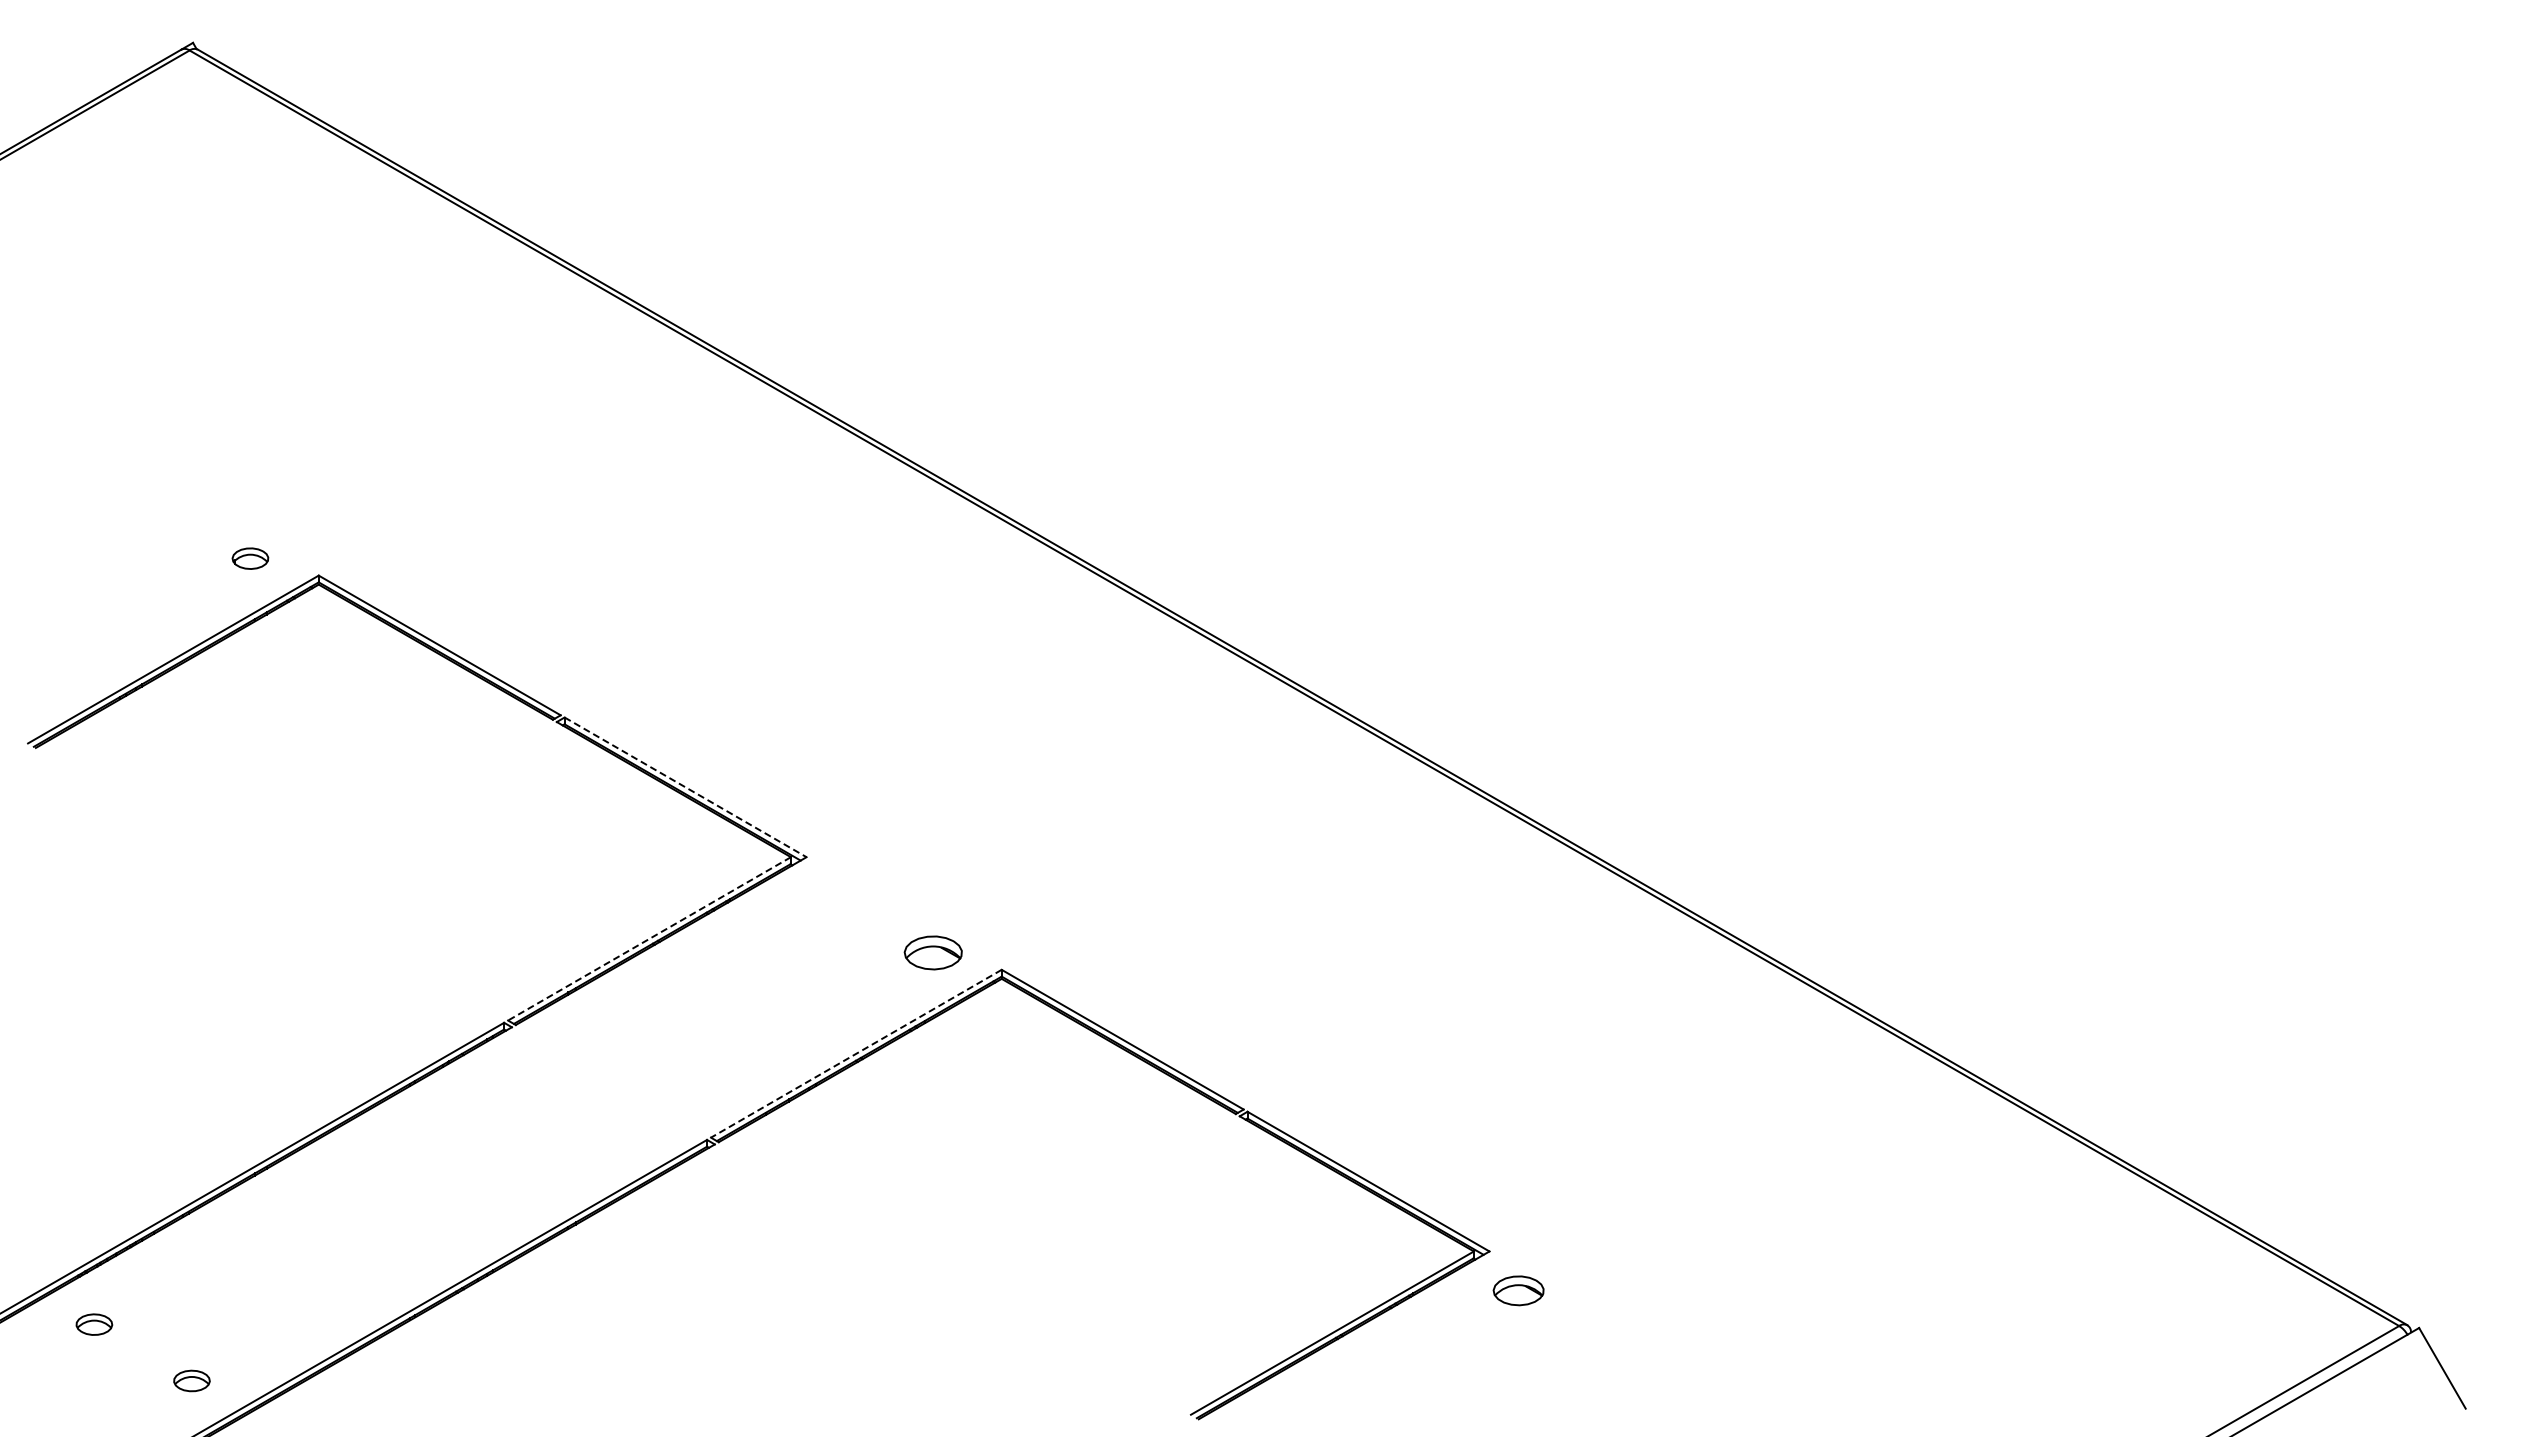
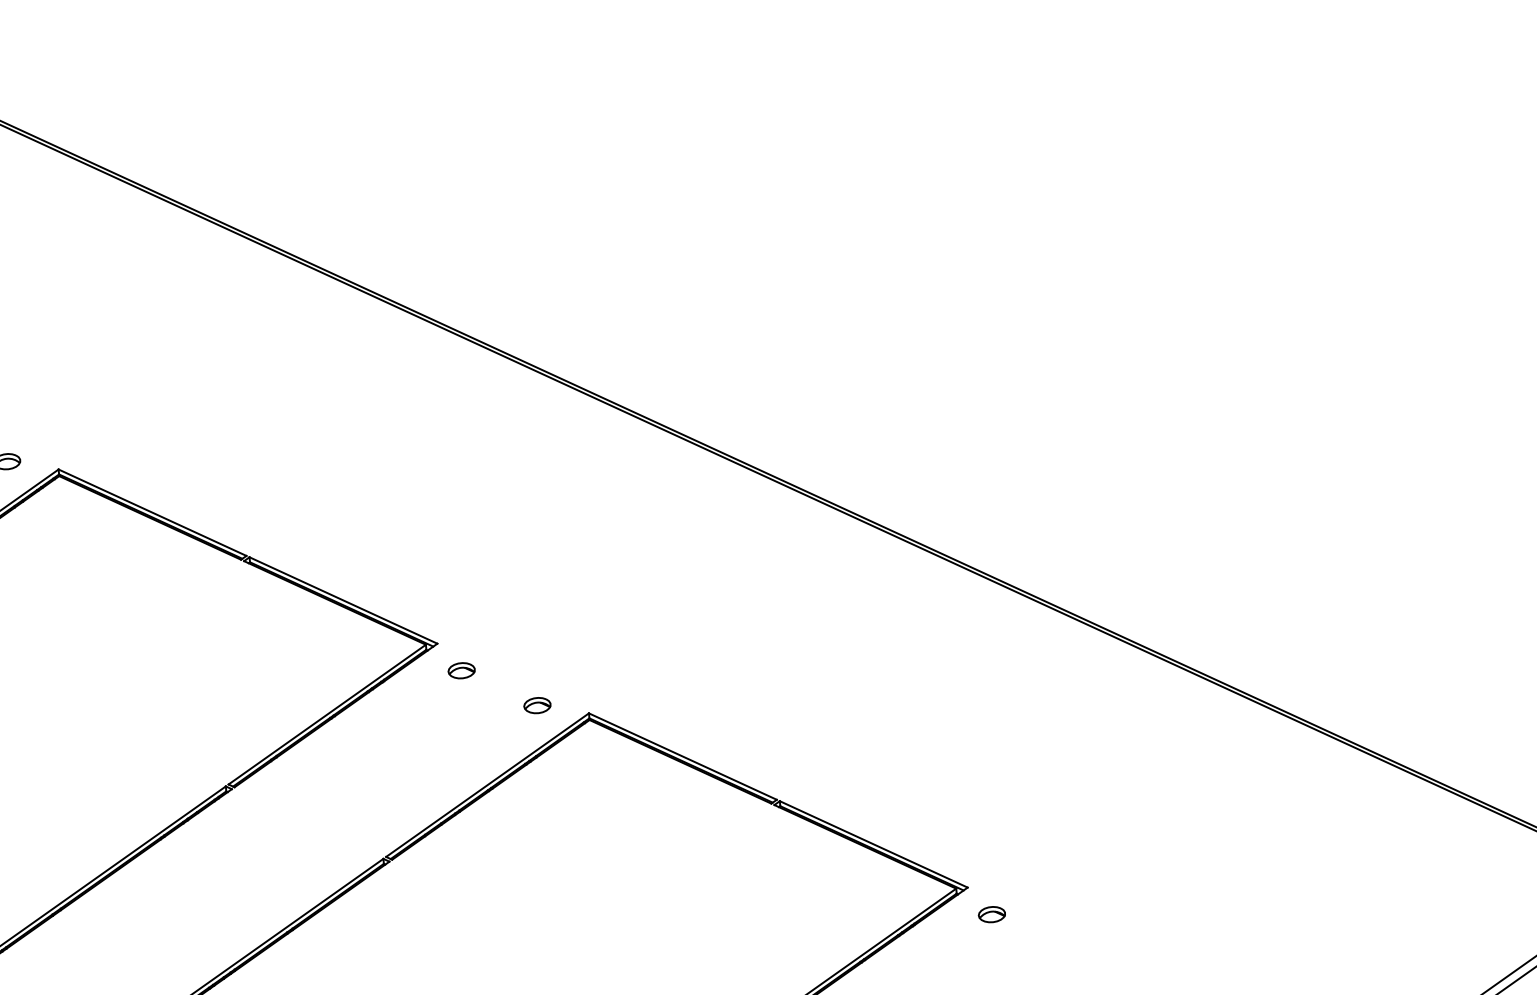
line: (685, 787) -> (343, 600), dashed -> solid
part: (835, 896) -> (461, 670), added
line: (649, 939) -> (327, 715), dashed -> solid
part: (933, 952) -> (537, 705), size x0.62
line: (856, 1053) -> (487, 784), dashed -> solid
part: (1518, 1290) -> (991, 914), size x0.71

